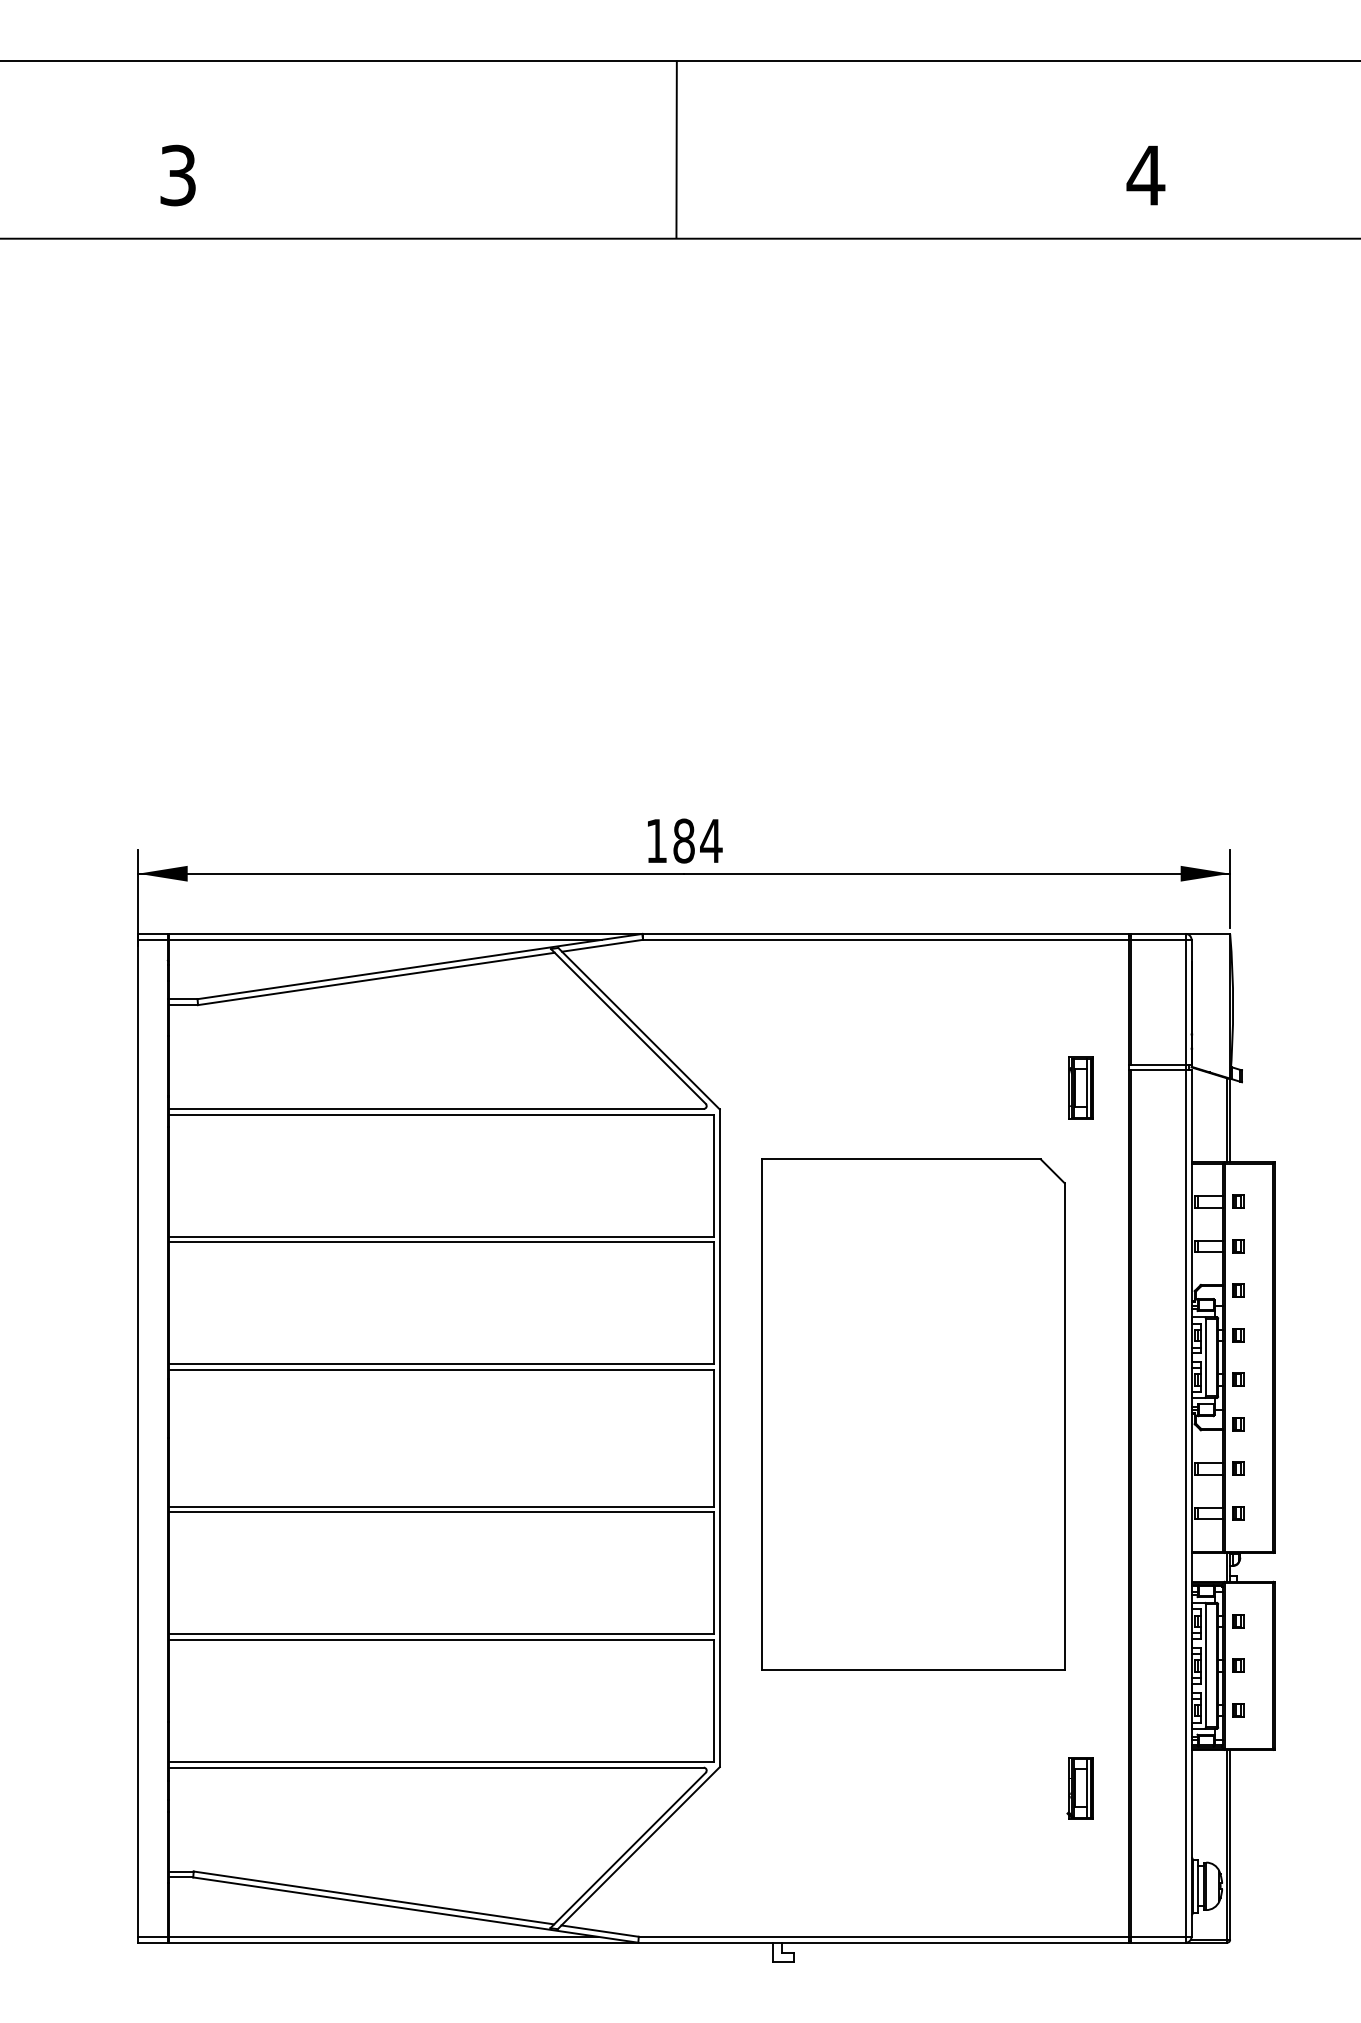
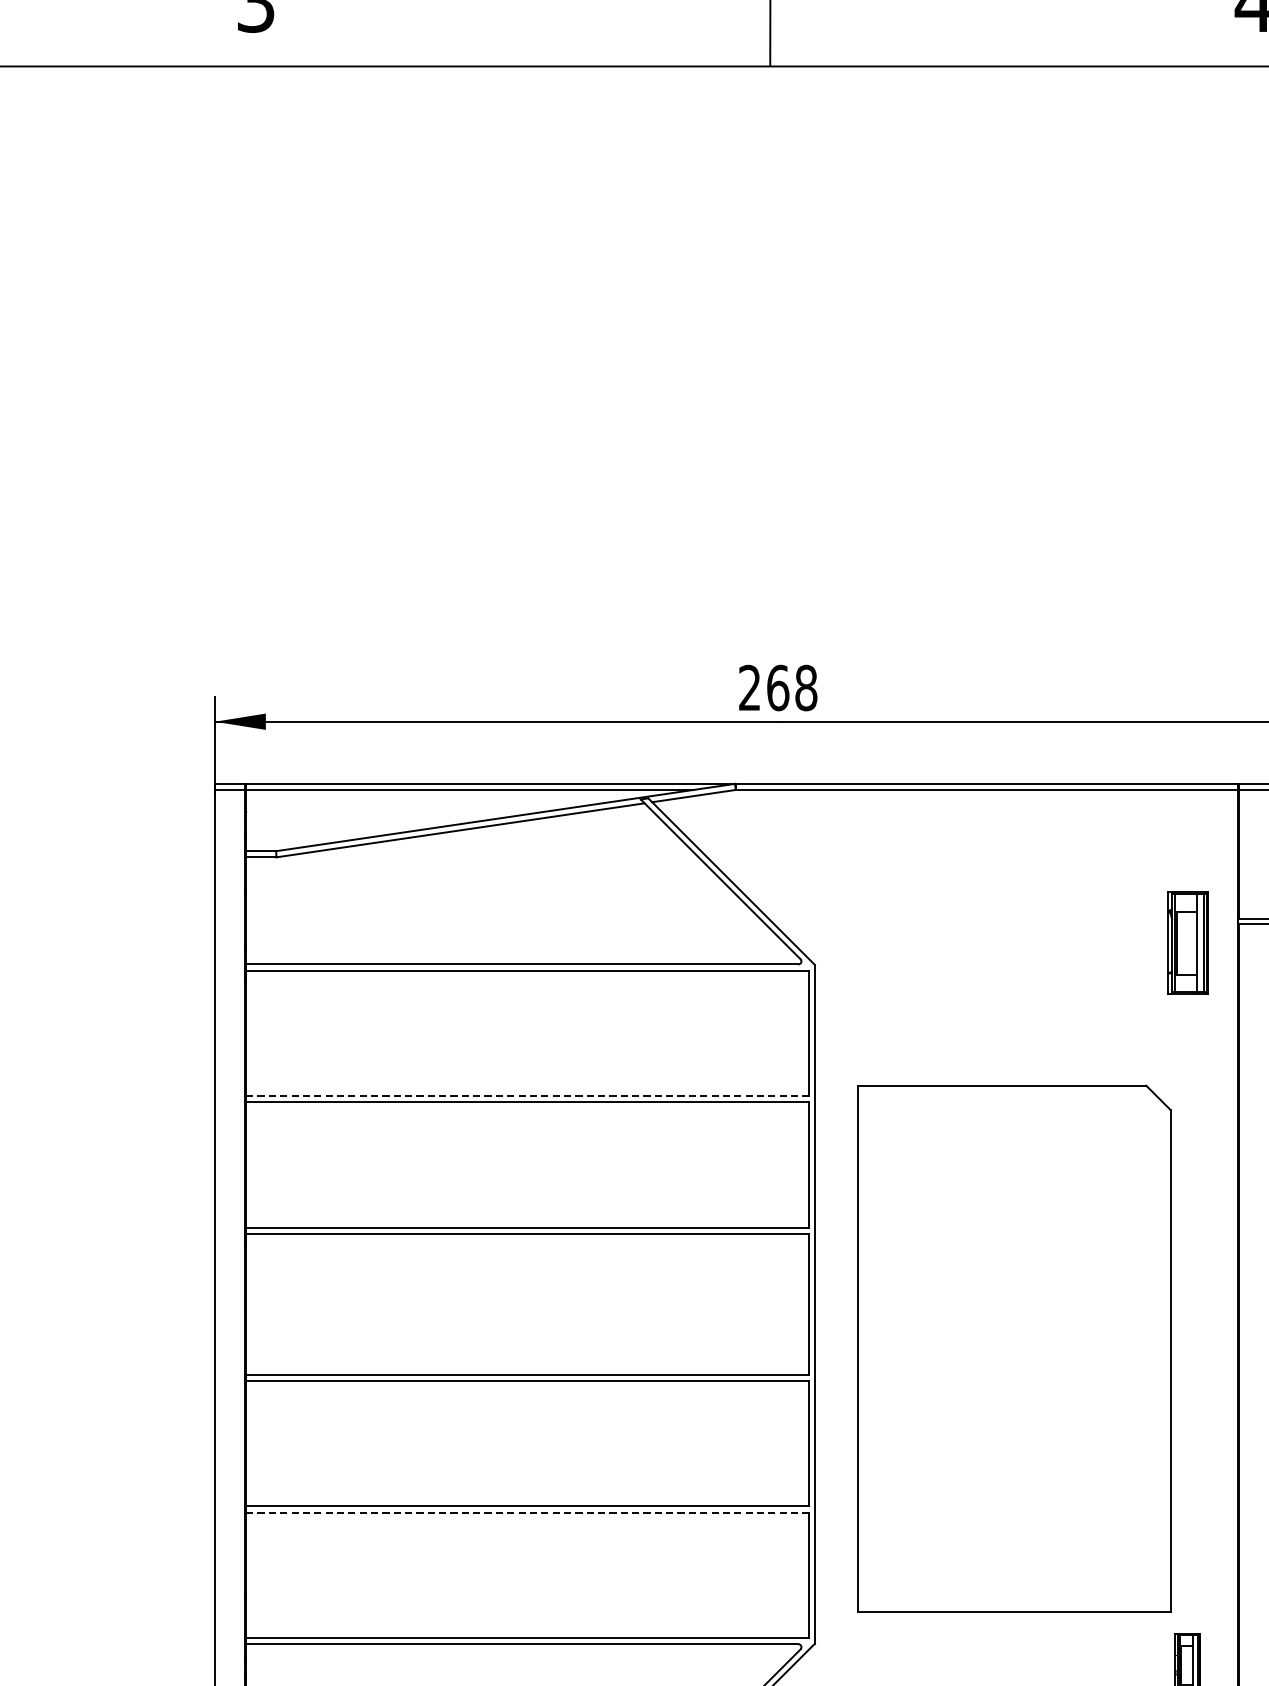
text: (684, 840) -> (778, 687), 184 -> 268
part: (1080, 1087) -> (1187, 942), size x1.6
line: (441, 1236) -> (527, 1096), solid -> dashed
part: (913, 1414) -> (1014, 1348), moved
line: (441, 1640) -> (527, 1512), solid -> dashed

